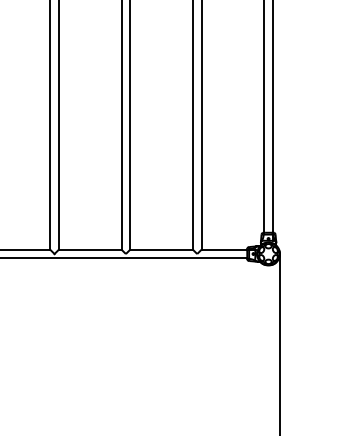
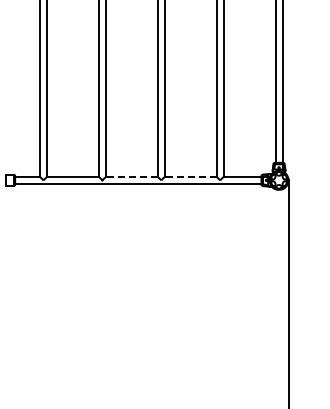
line: (89, 249) -> (131, 176), solid -> dashed
line: (161, 249) -> (190, 176), solid -> dashed

